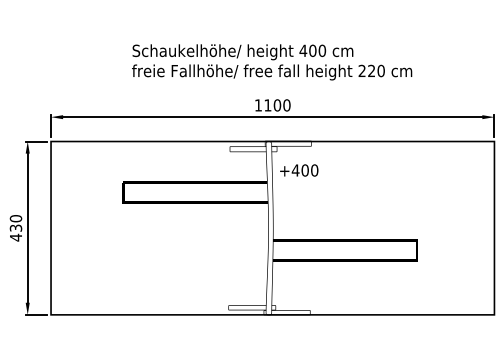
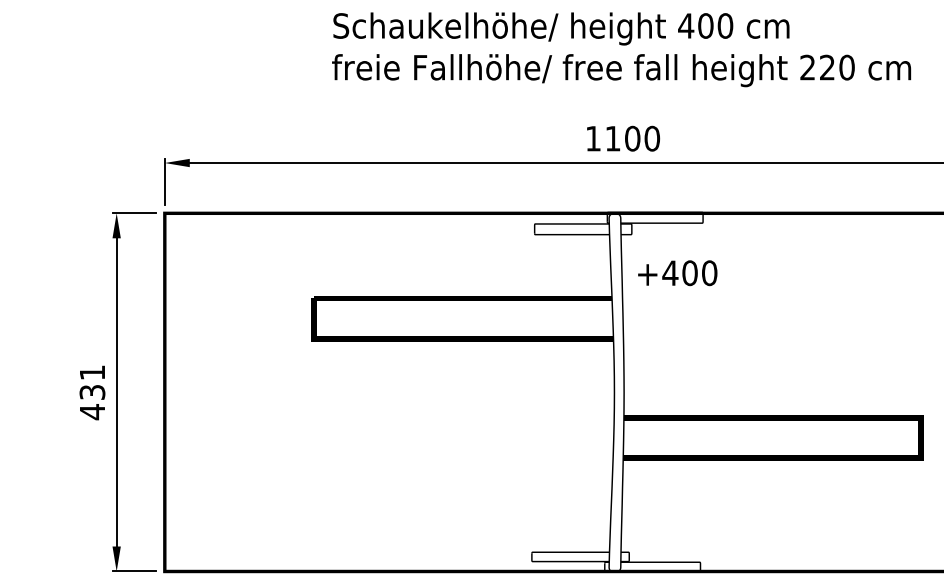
text: (15, 218) -> (91, 372), 430 -> 431

